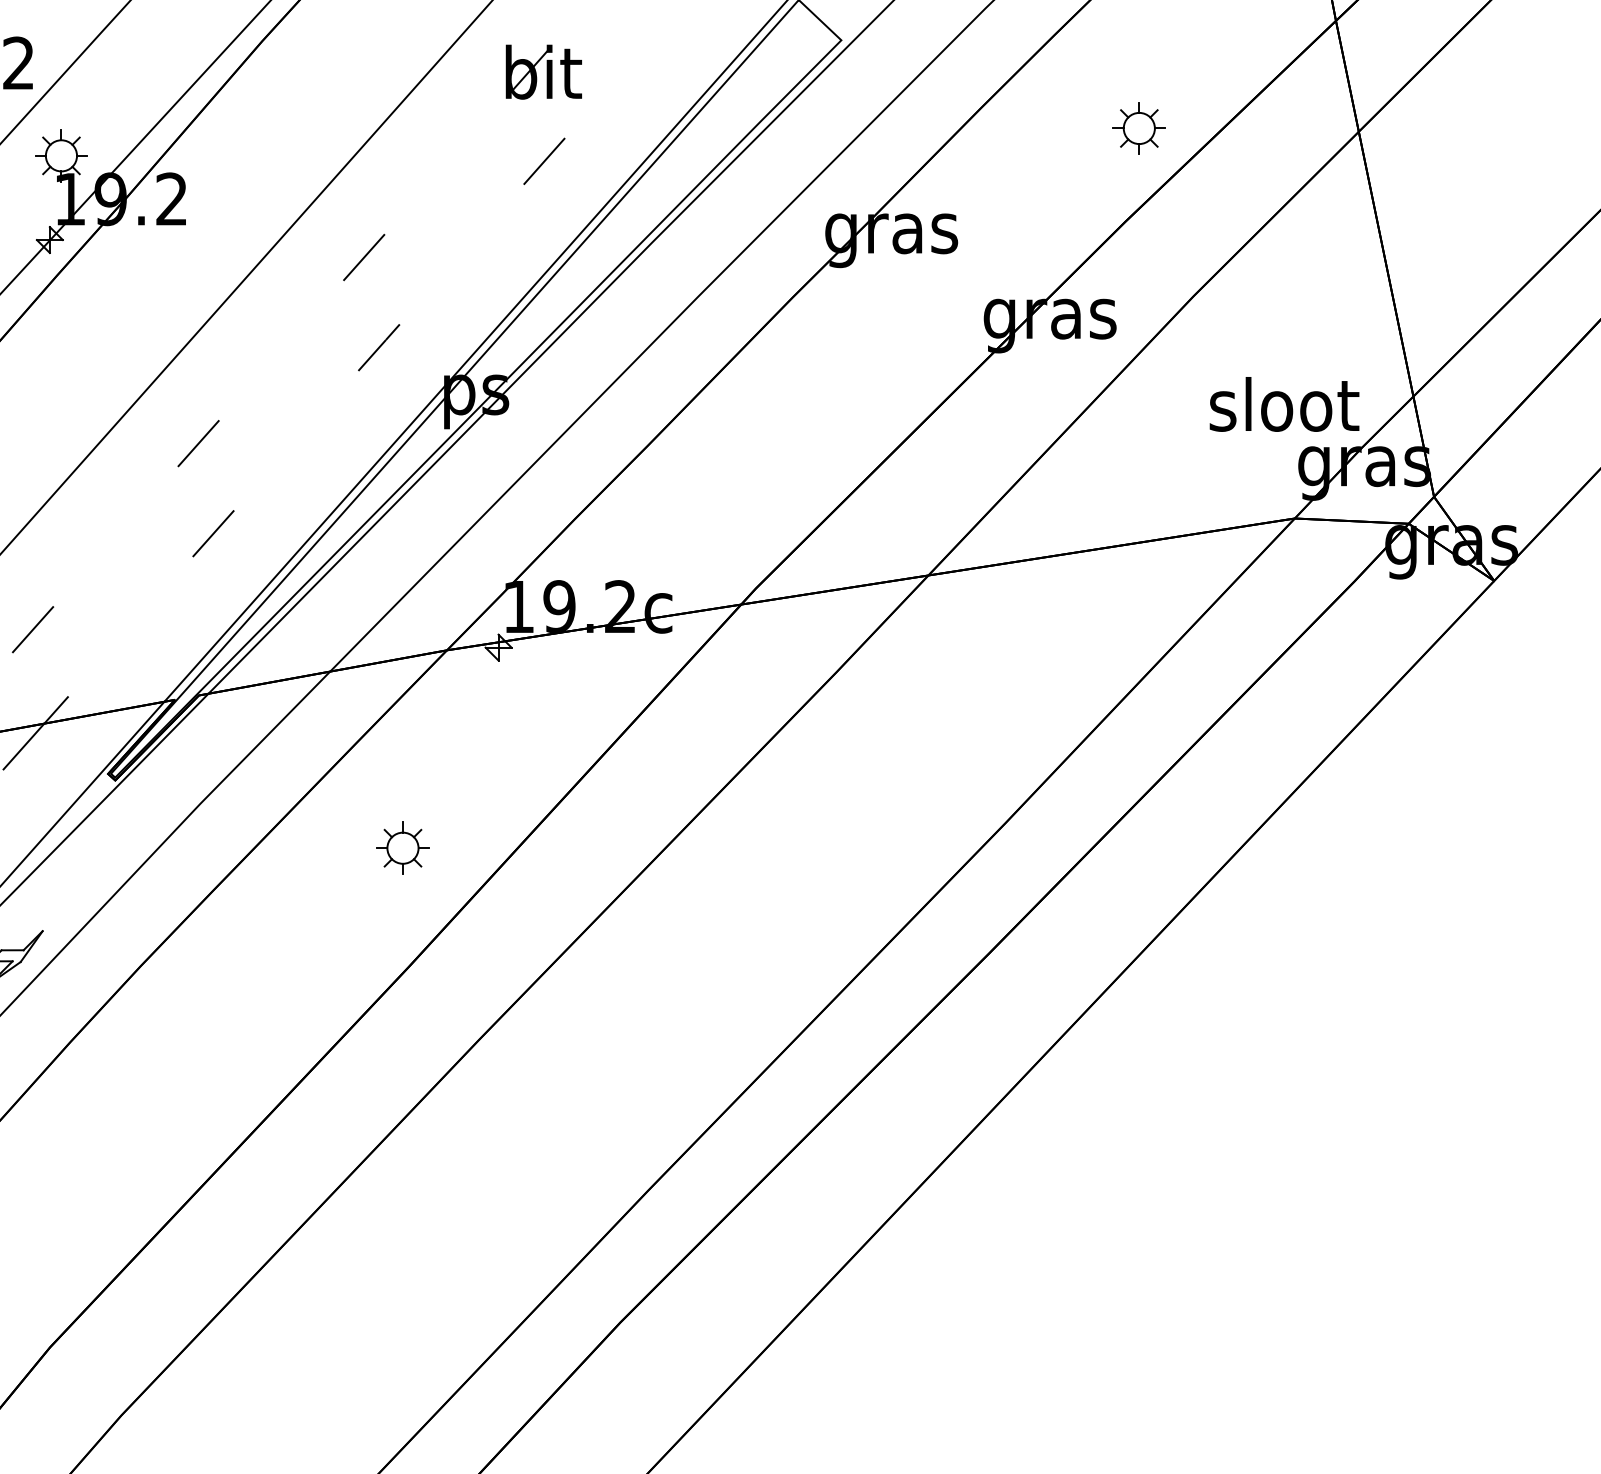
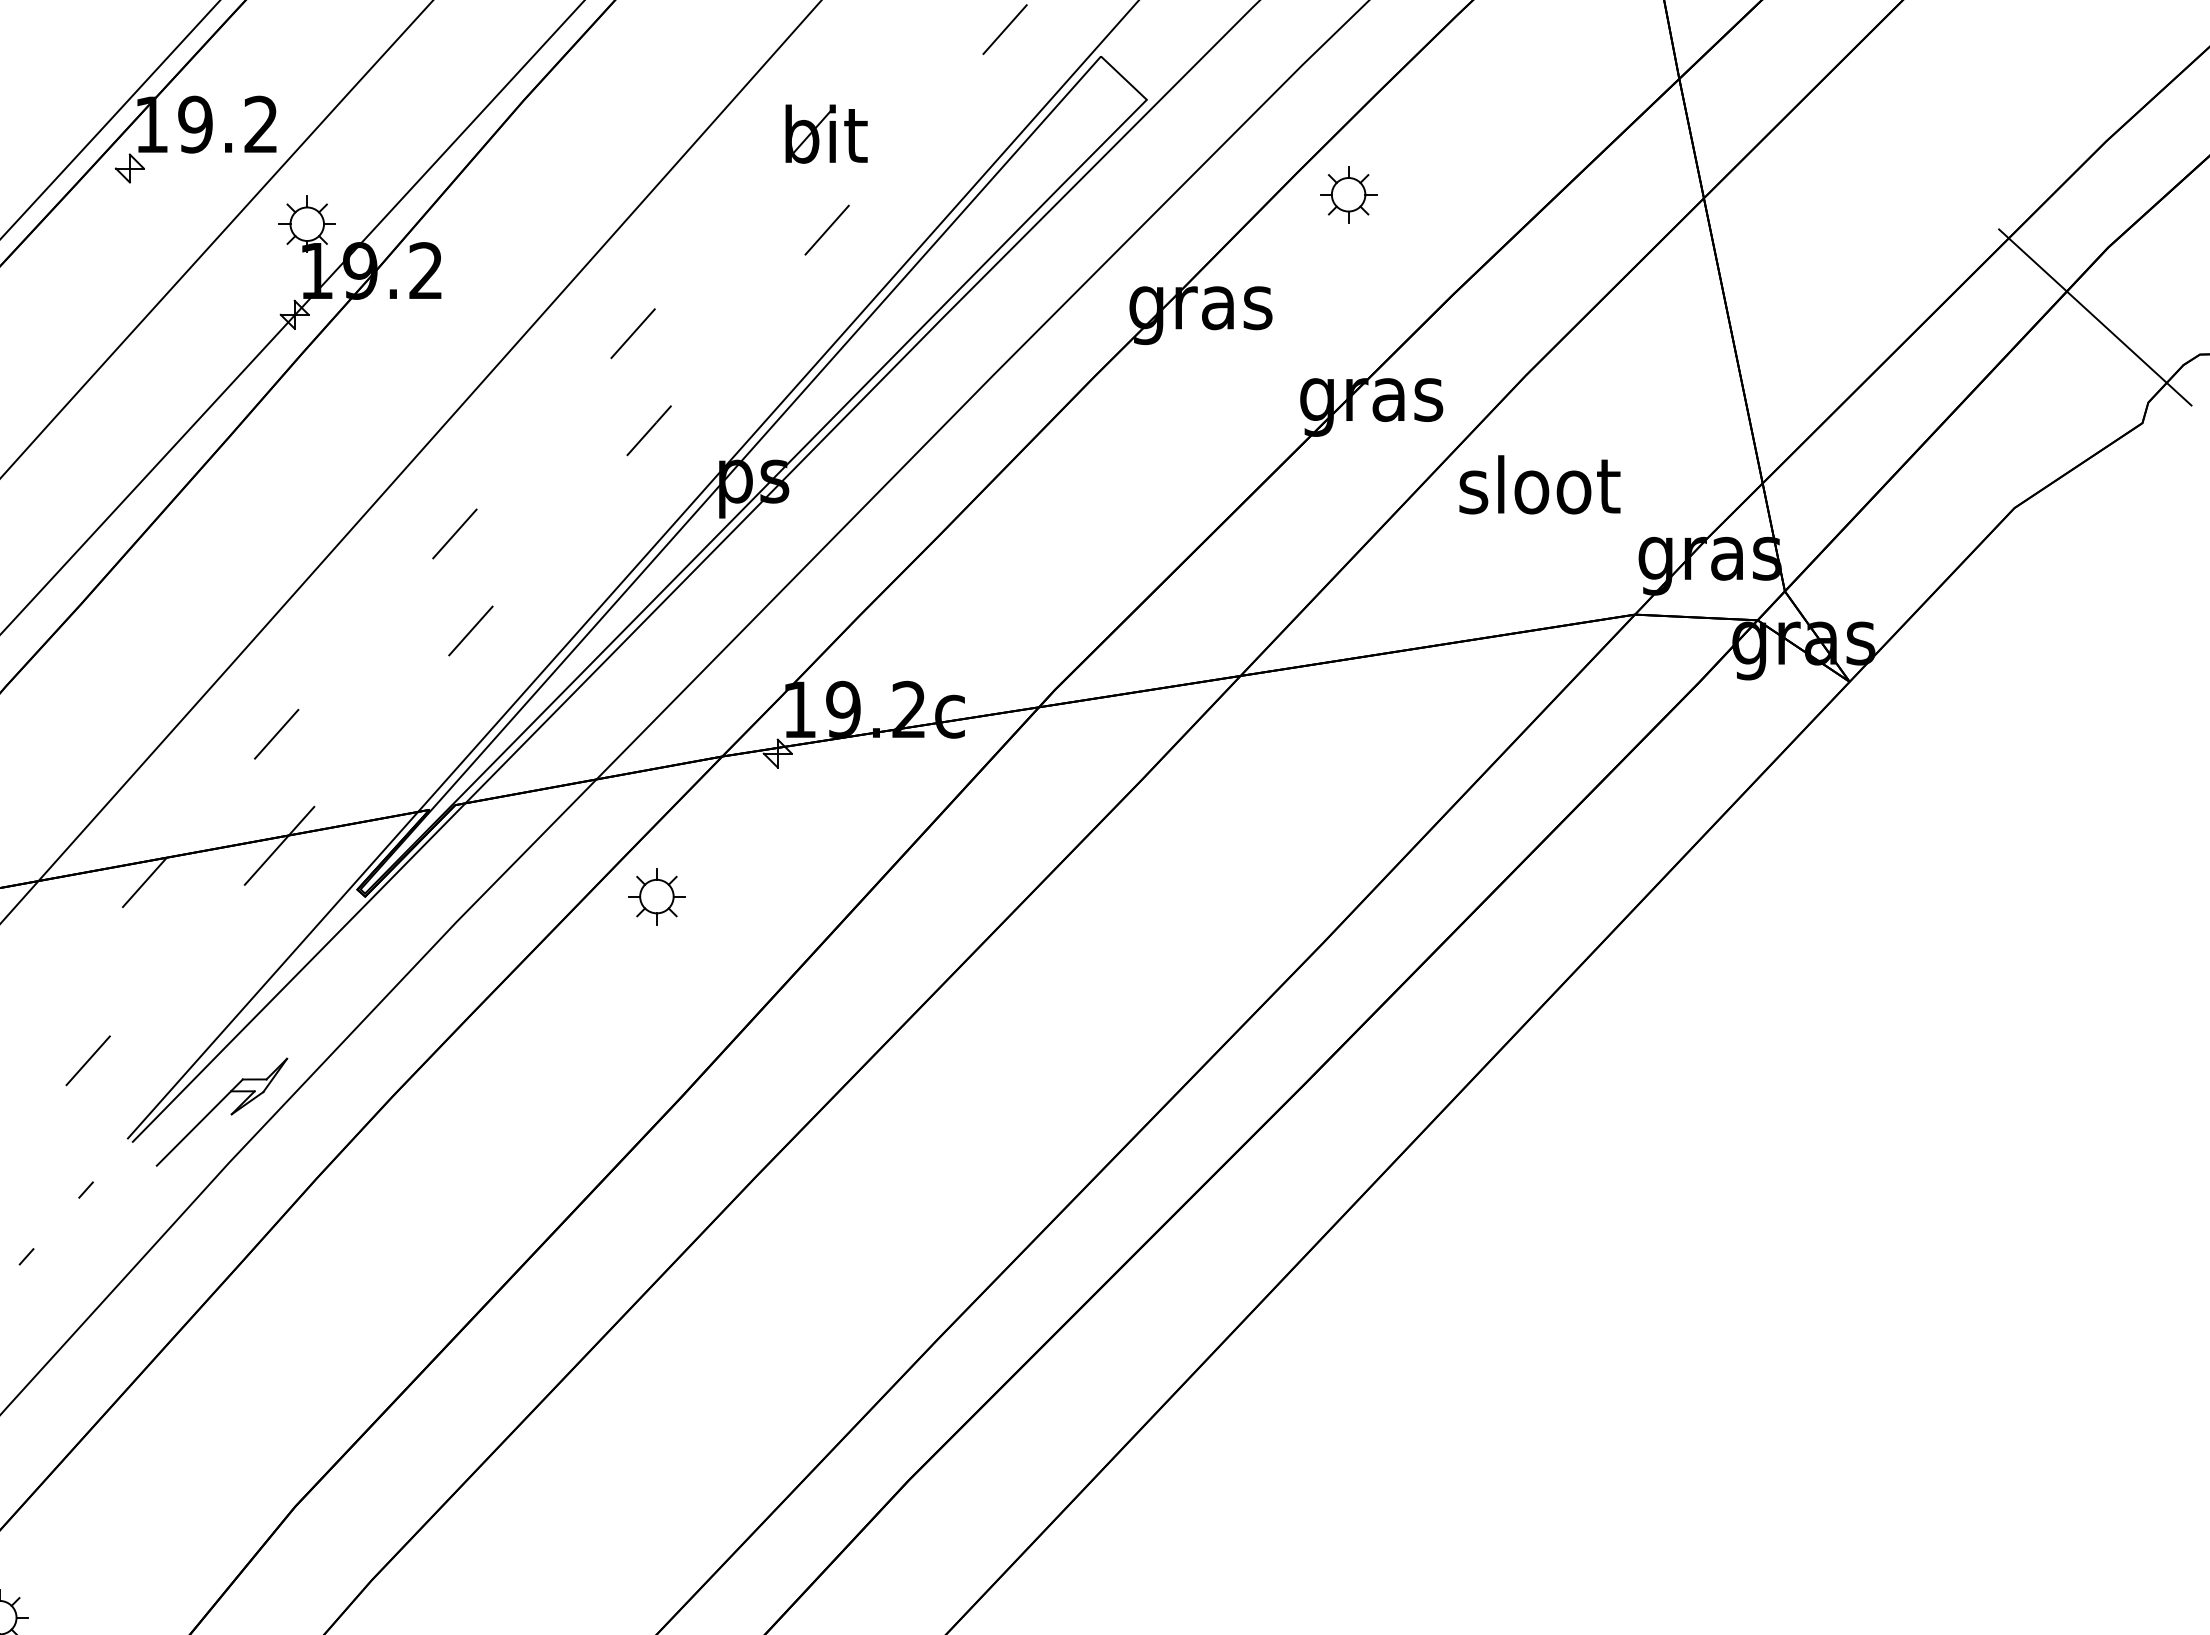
part: (1139, 128) -> (1348, 194), moved
text: (1284, 404) -> (1539, 484), moved
part: (402, 848) -> (656, 896), moved

